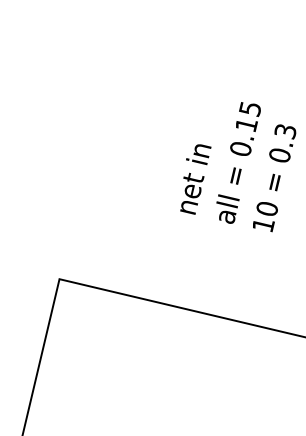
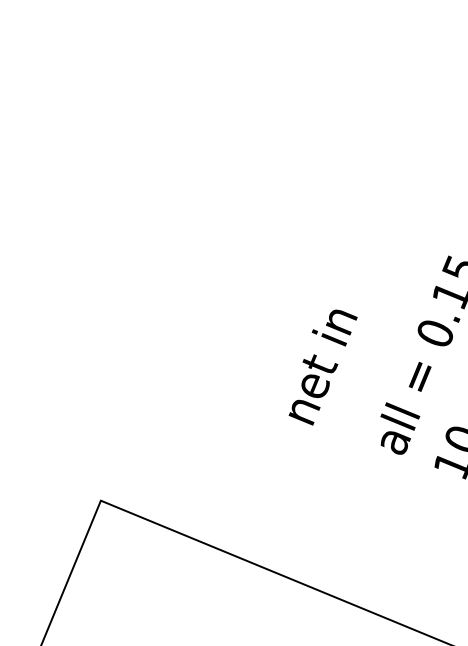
text: (195, 179) -> (322, 367), moved

